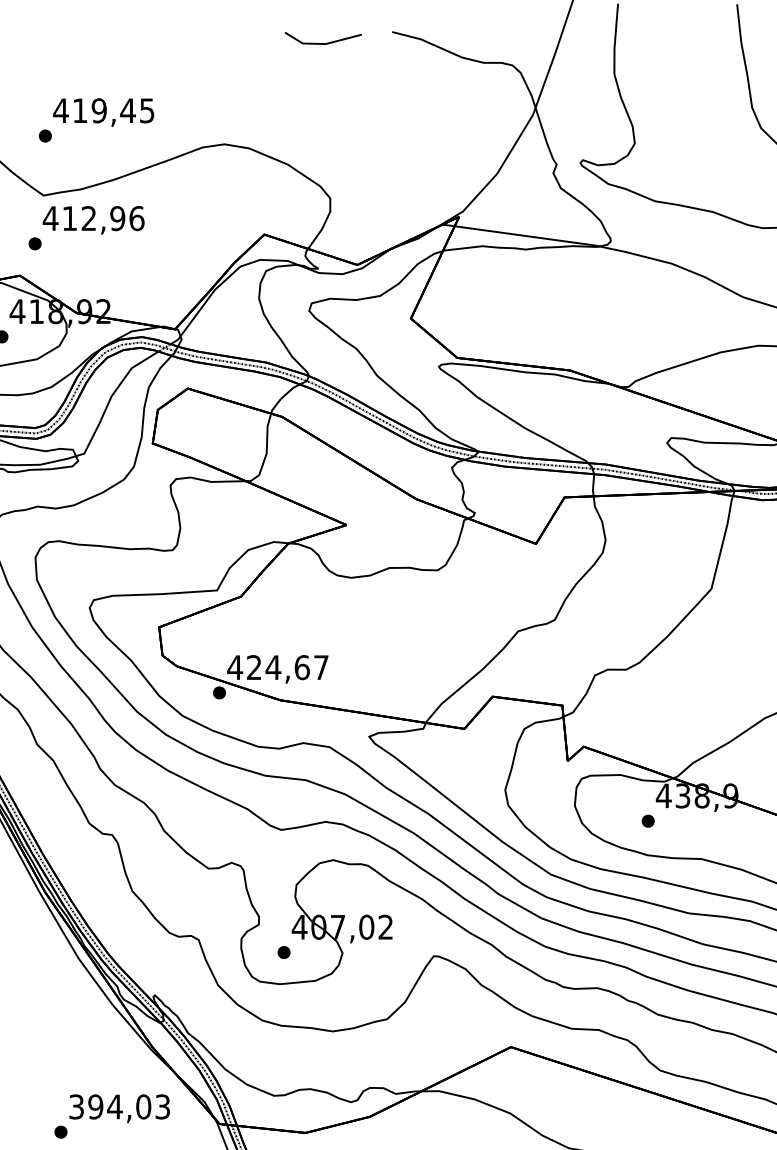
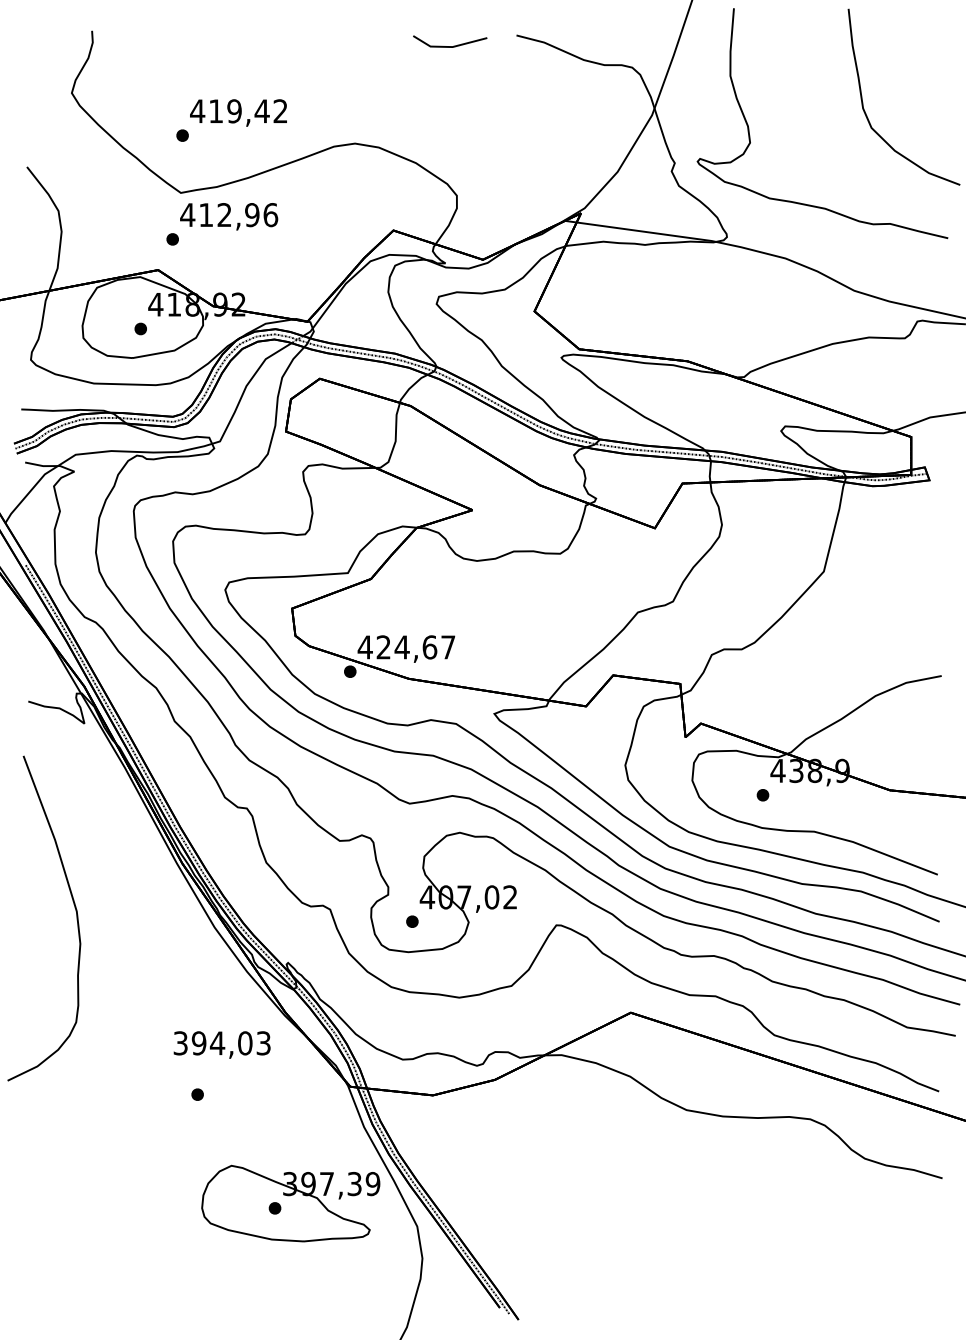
text: (147, 110) -> (280, 111), 419,45 -> 419,42
text: (119, 1108) -> (221, 1044), moved

